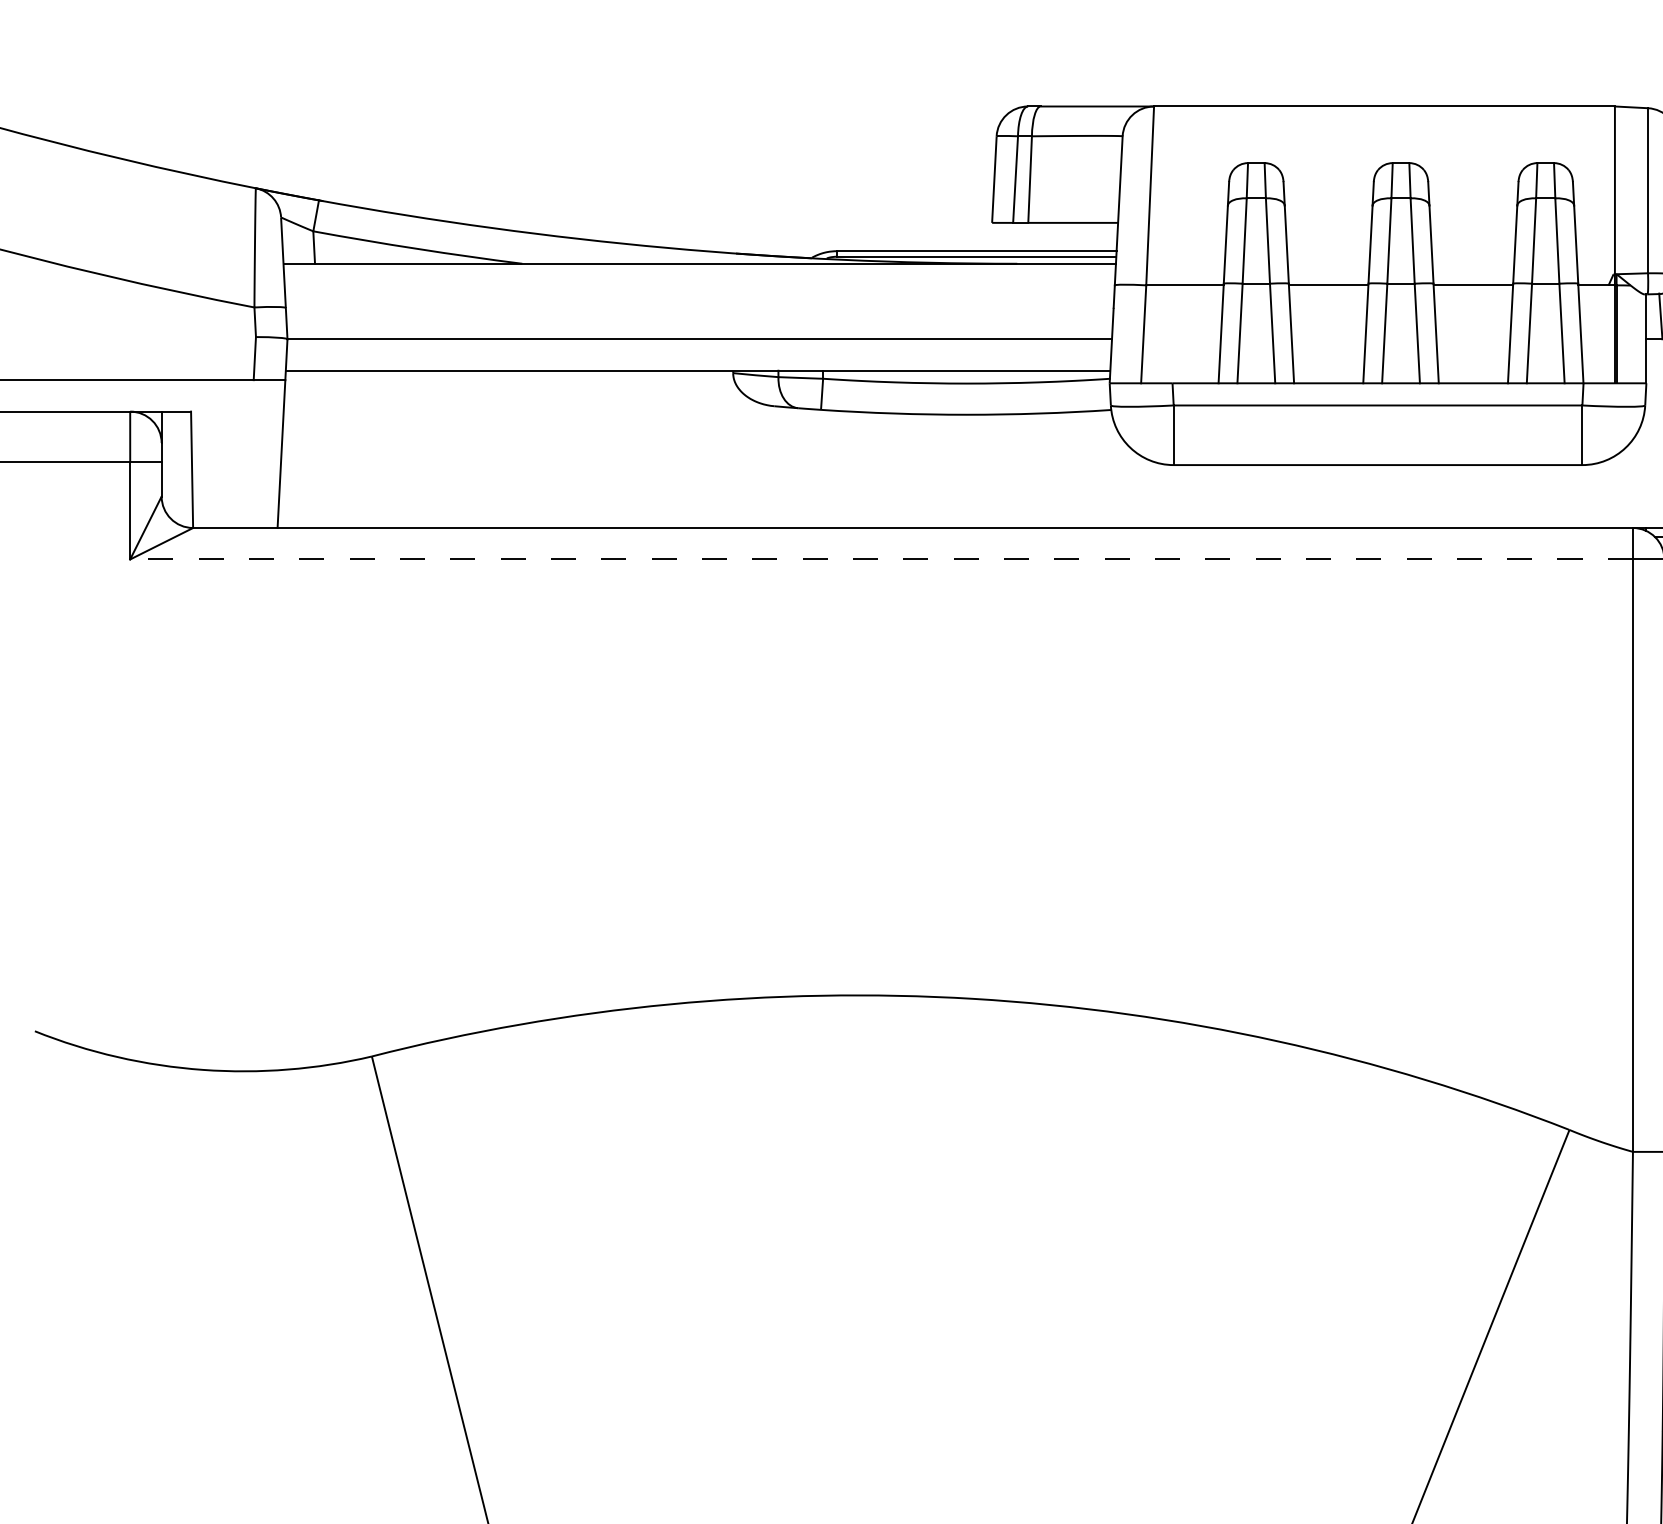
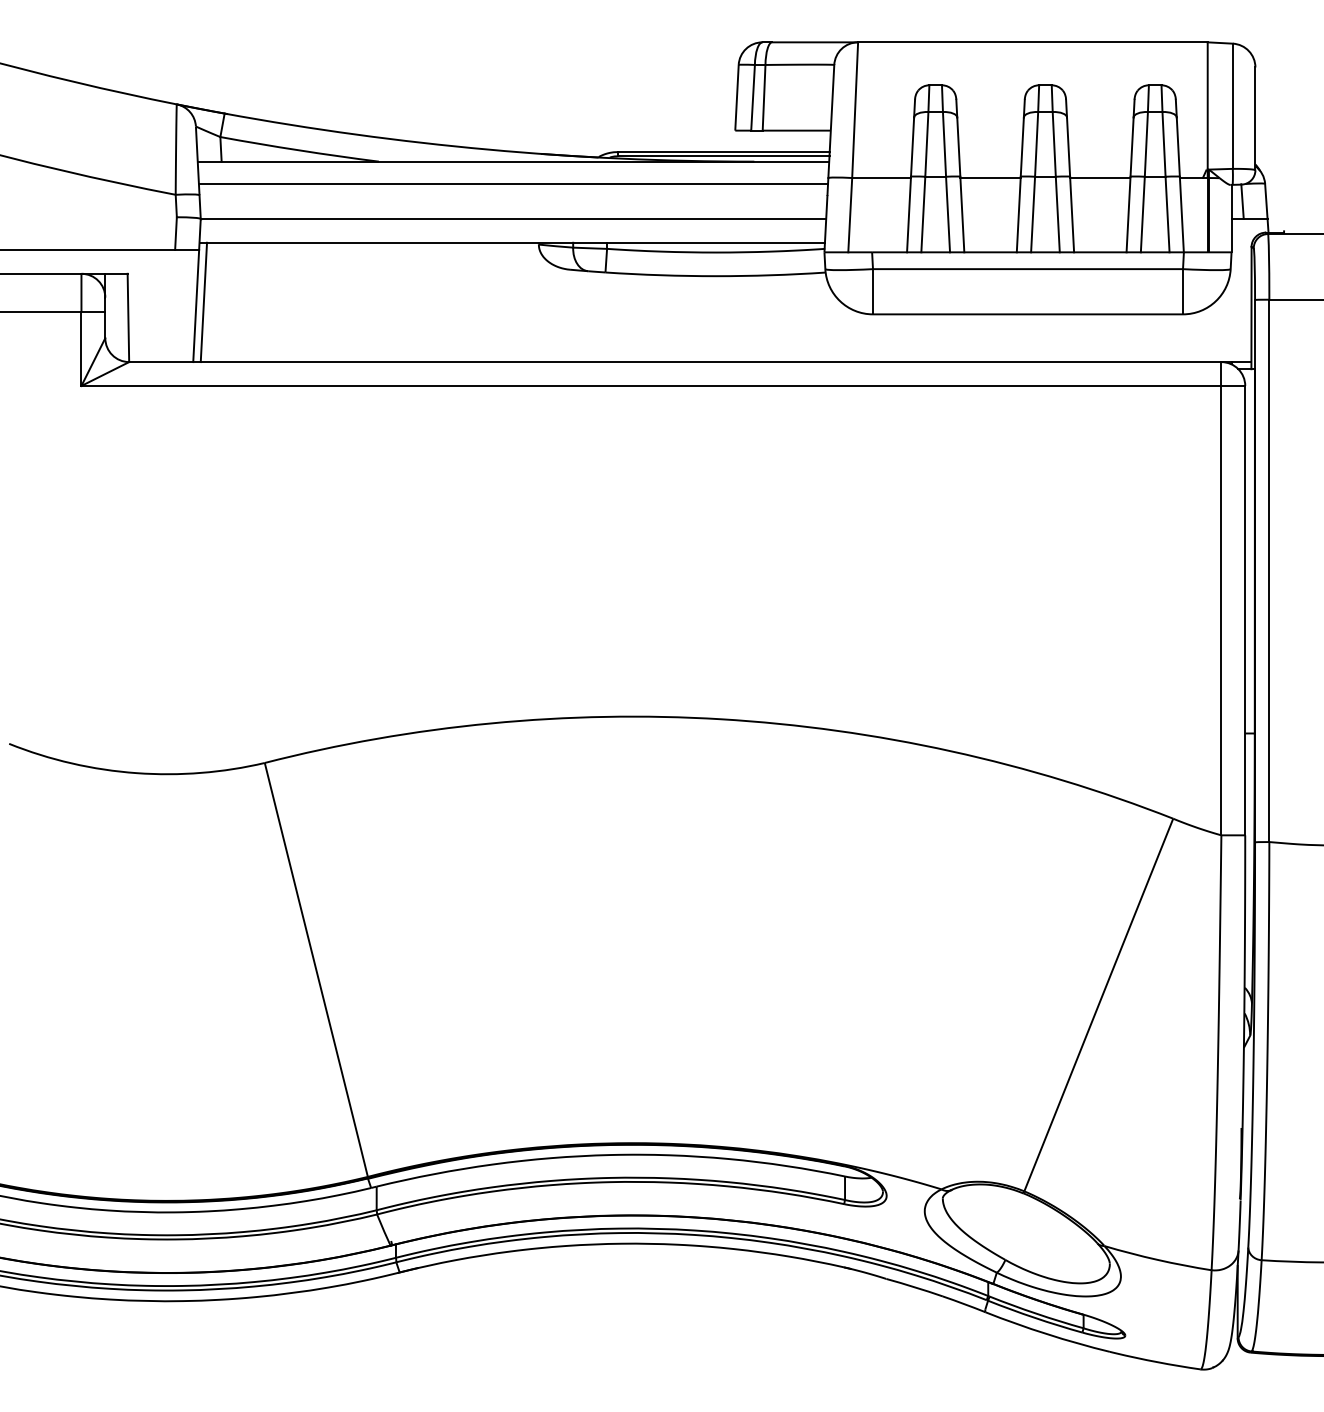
line: (699, 293) -> (513, 184), added
line: (291, 449) -> (203, 302), added
line: (881, 558) -> (651, 385), dashed -> solid

